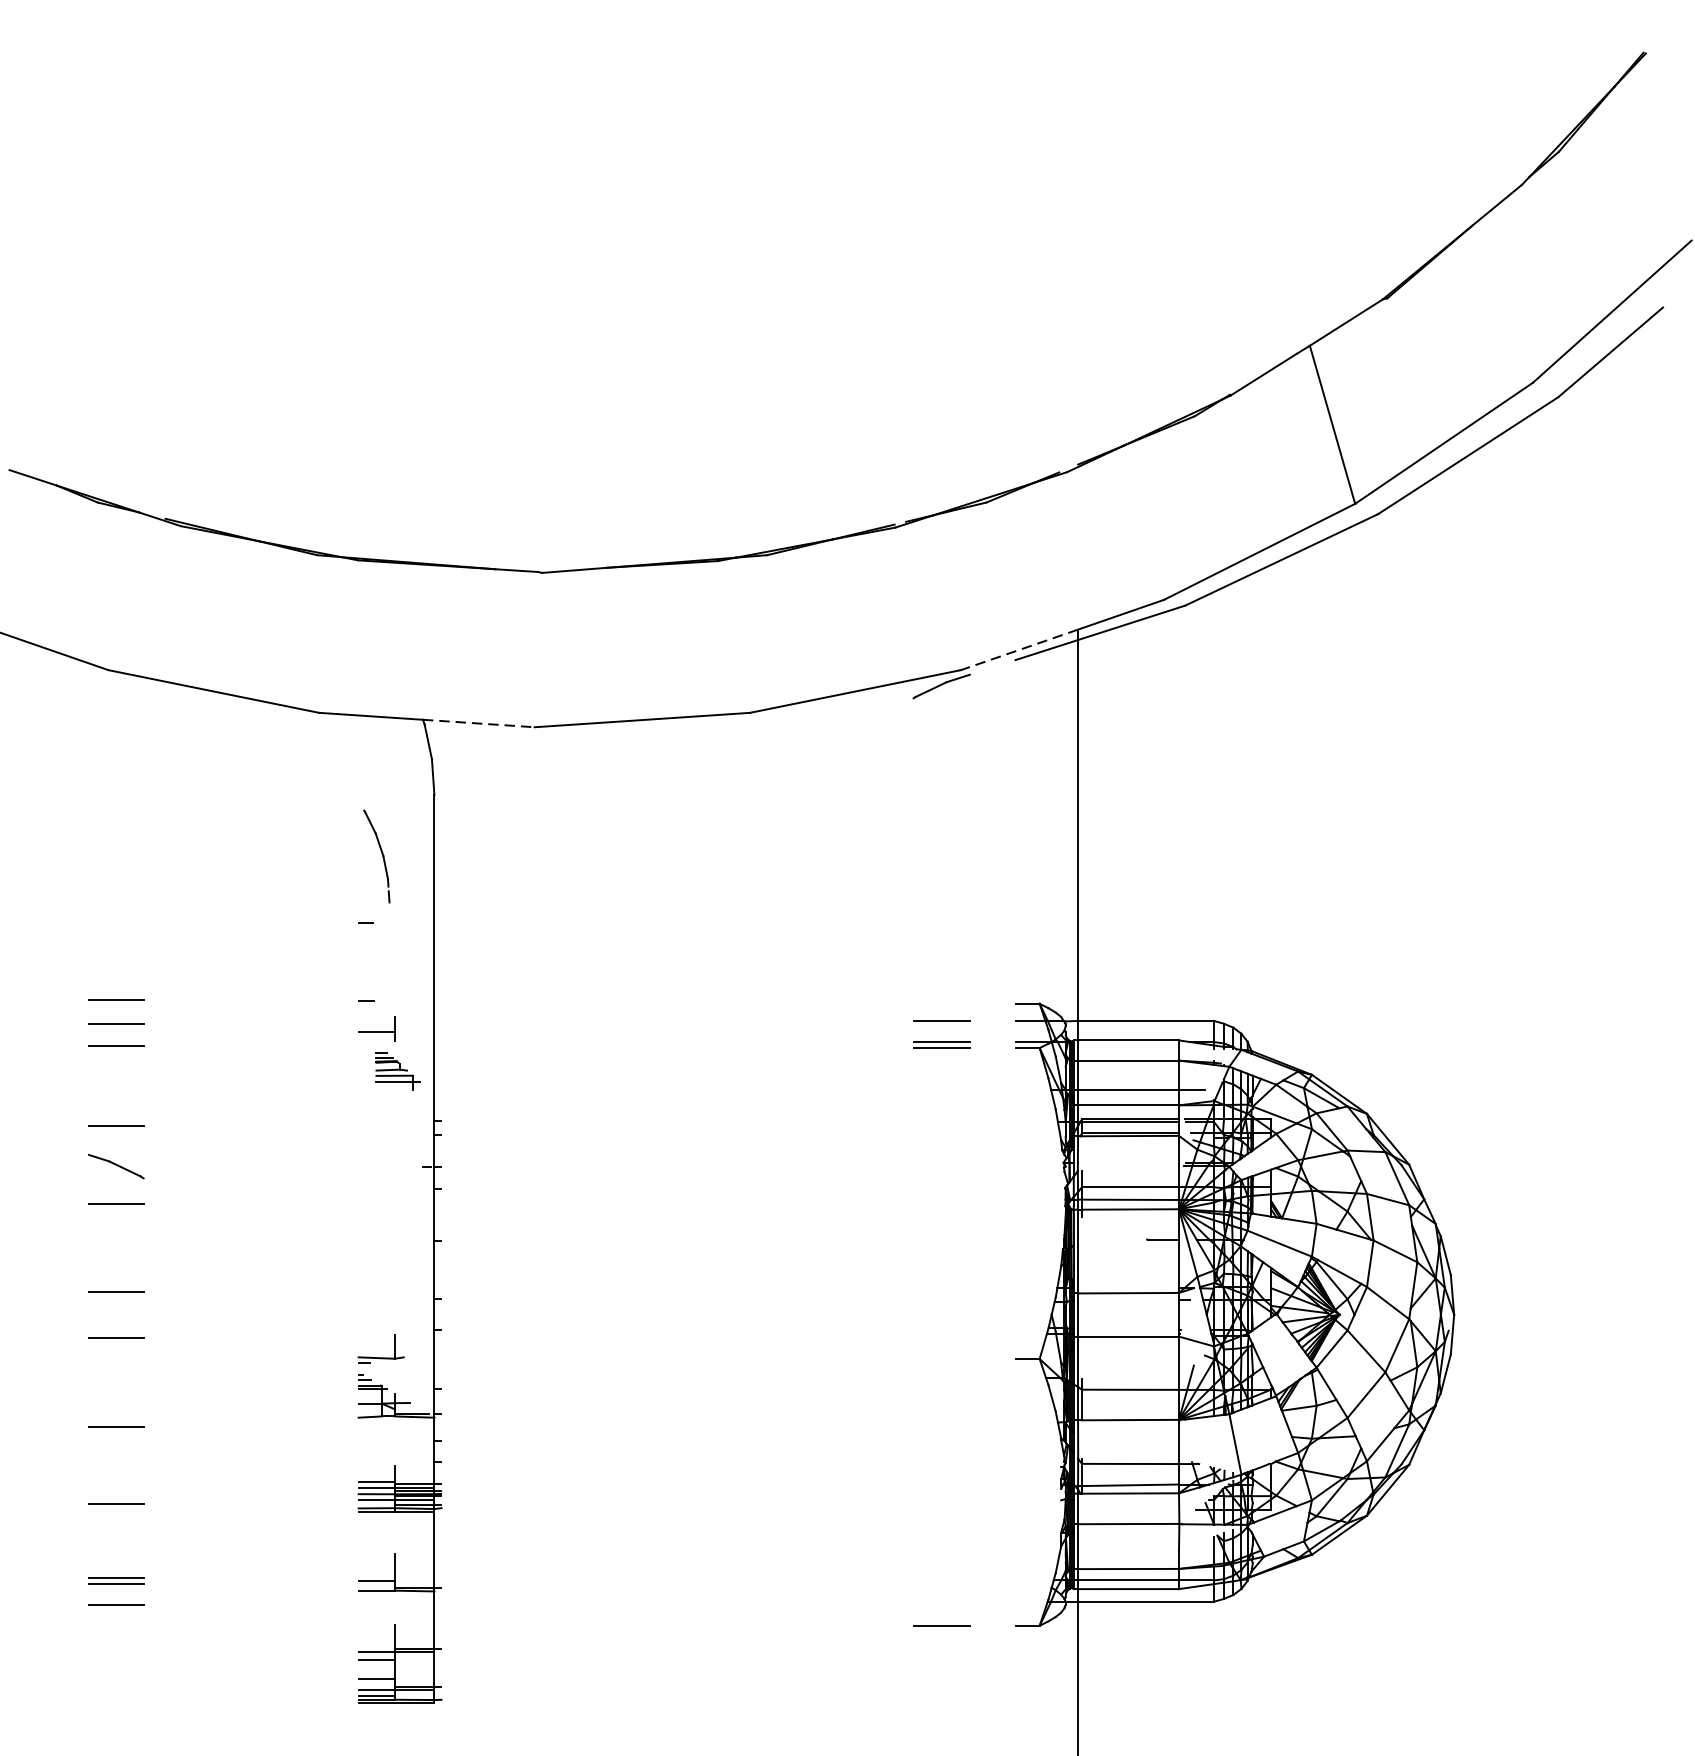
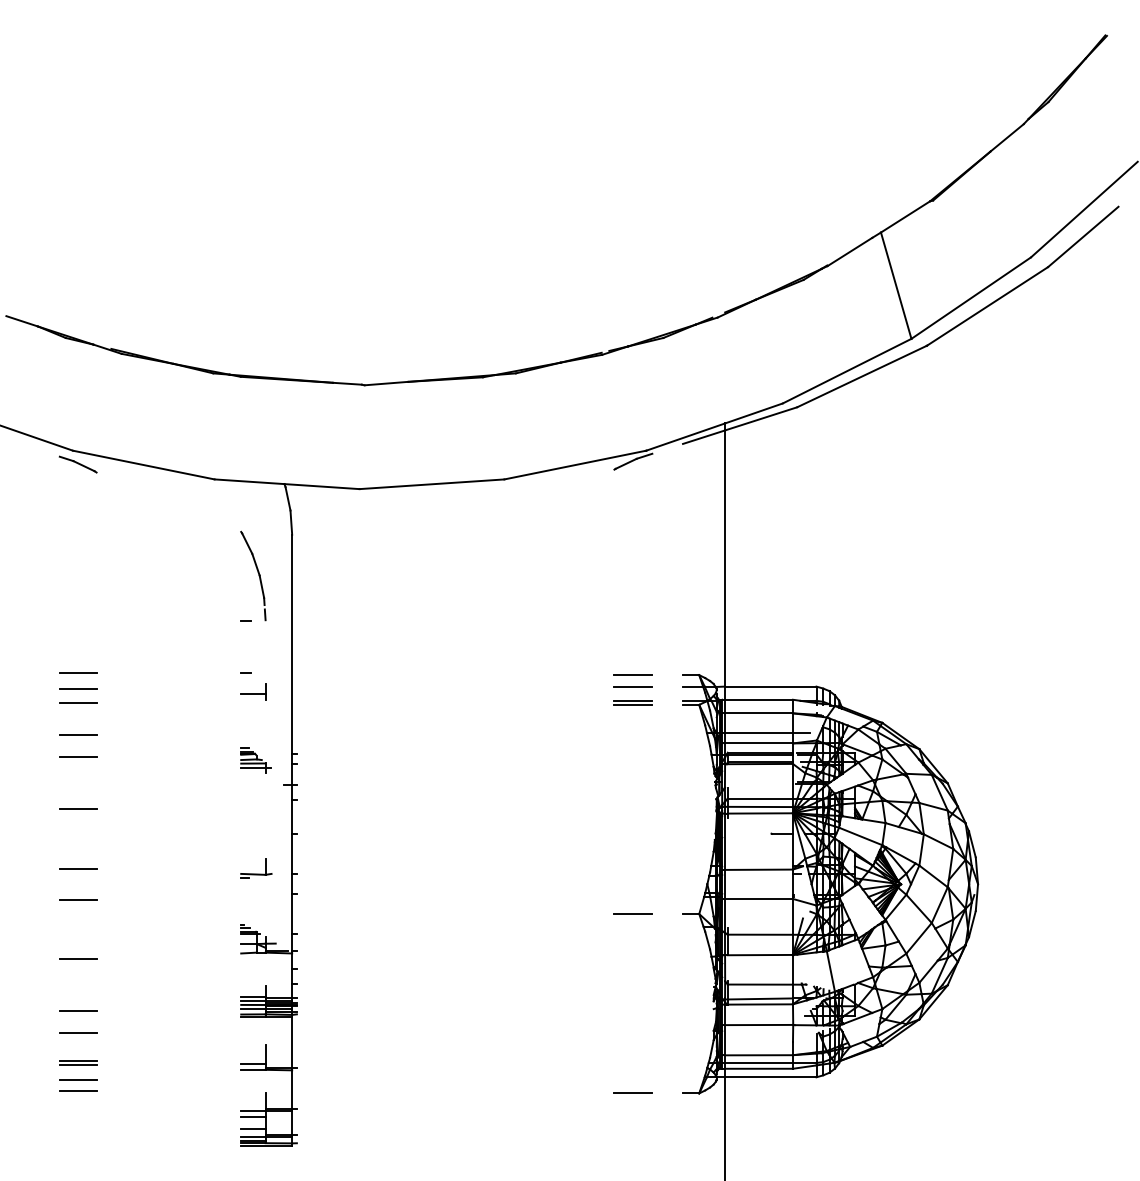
line: (1019, 650) -> (685, 437), dashed -> solid
line: (479, 723) -> (322, 486), dashed -> solid
part: (376, 855) -> (253, 575), size x1.43
line: (941, 1004) -> (633, 675), added
part: (397, 1071) -> (255, 760), moved
line: (115, 1093) -> (77, 735), added
part: (115, 1166) -> (77, 464), moved
part: (381, 1349) -> (256, 868), moved
line: (940, 1358) -> (632, 913), added
line: (115, 1536) -> (77, 1033), added
line: (115, 1622) -> (77, 1091), added

